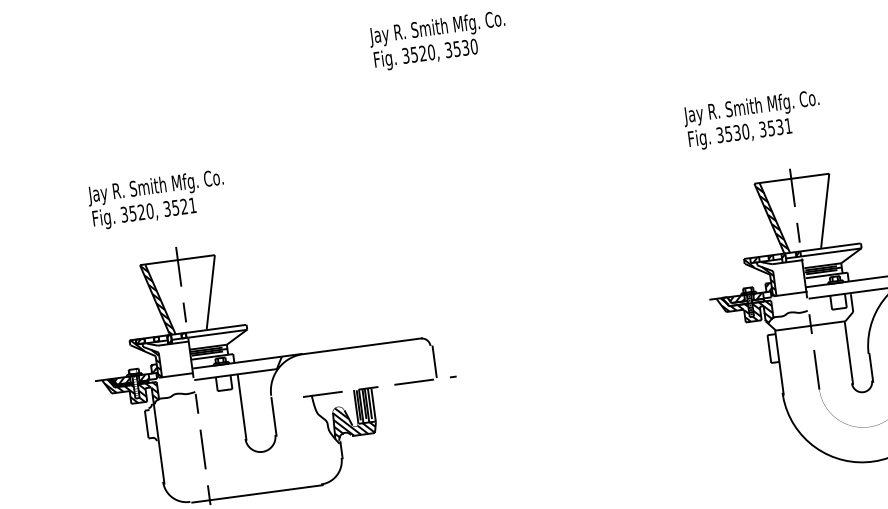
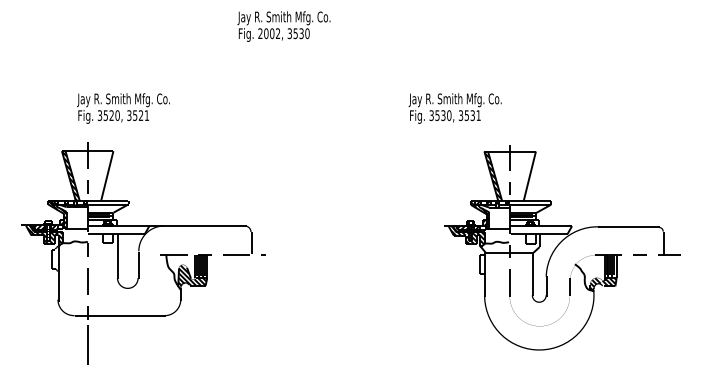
text: (418, 53) -> (269, 33), 3520, -> 2002,
text: (751, 120) -> (454, 108), moved
text: (157, 199) -> (123, 108), moved

